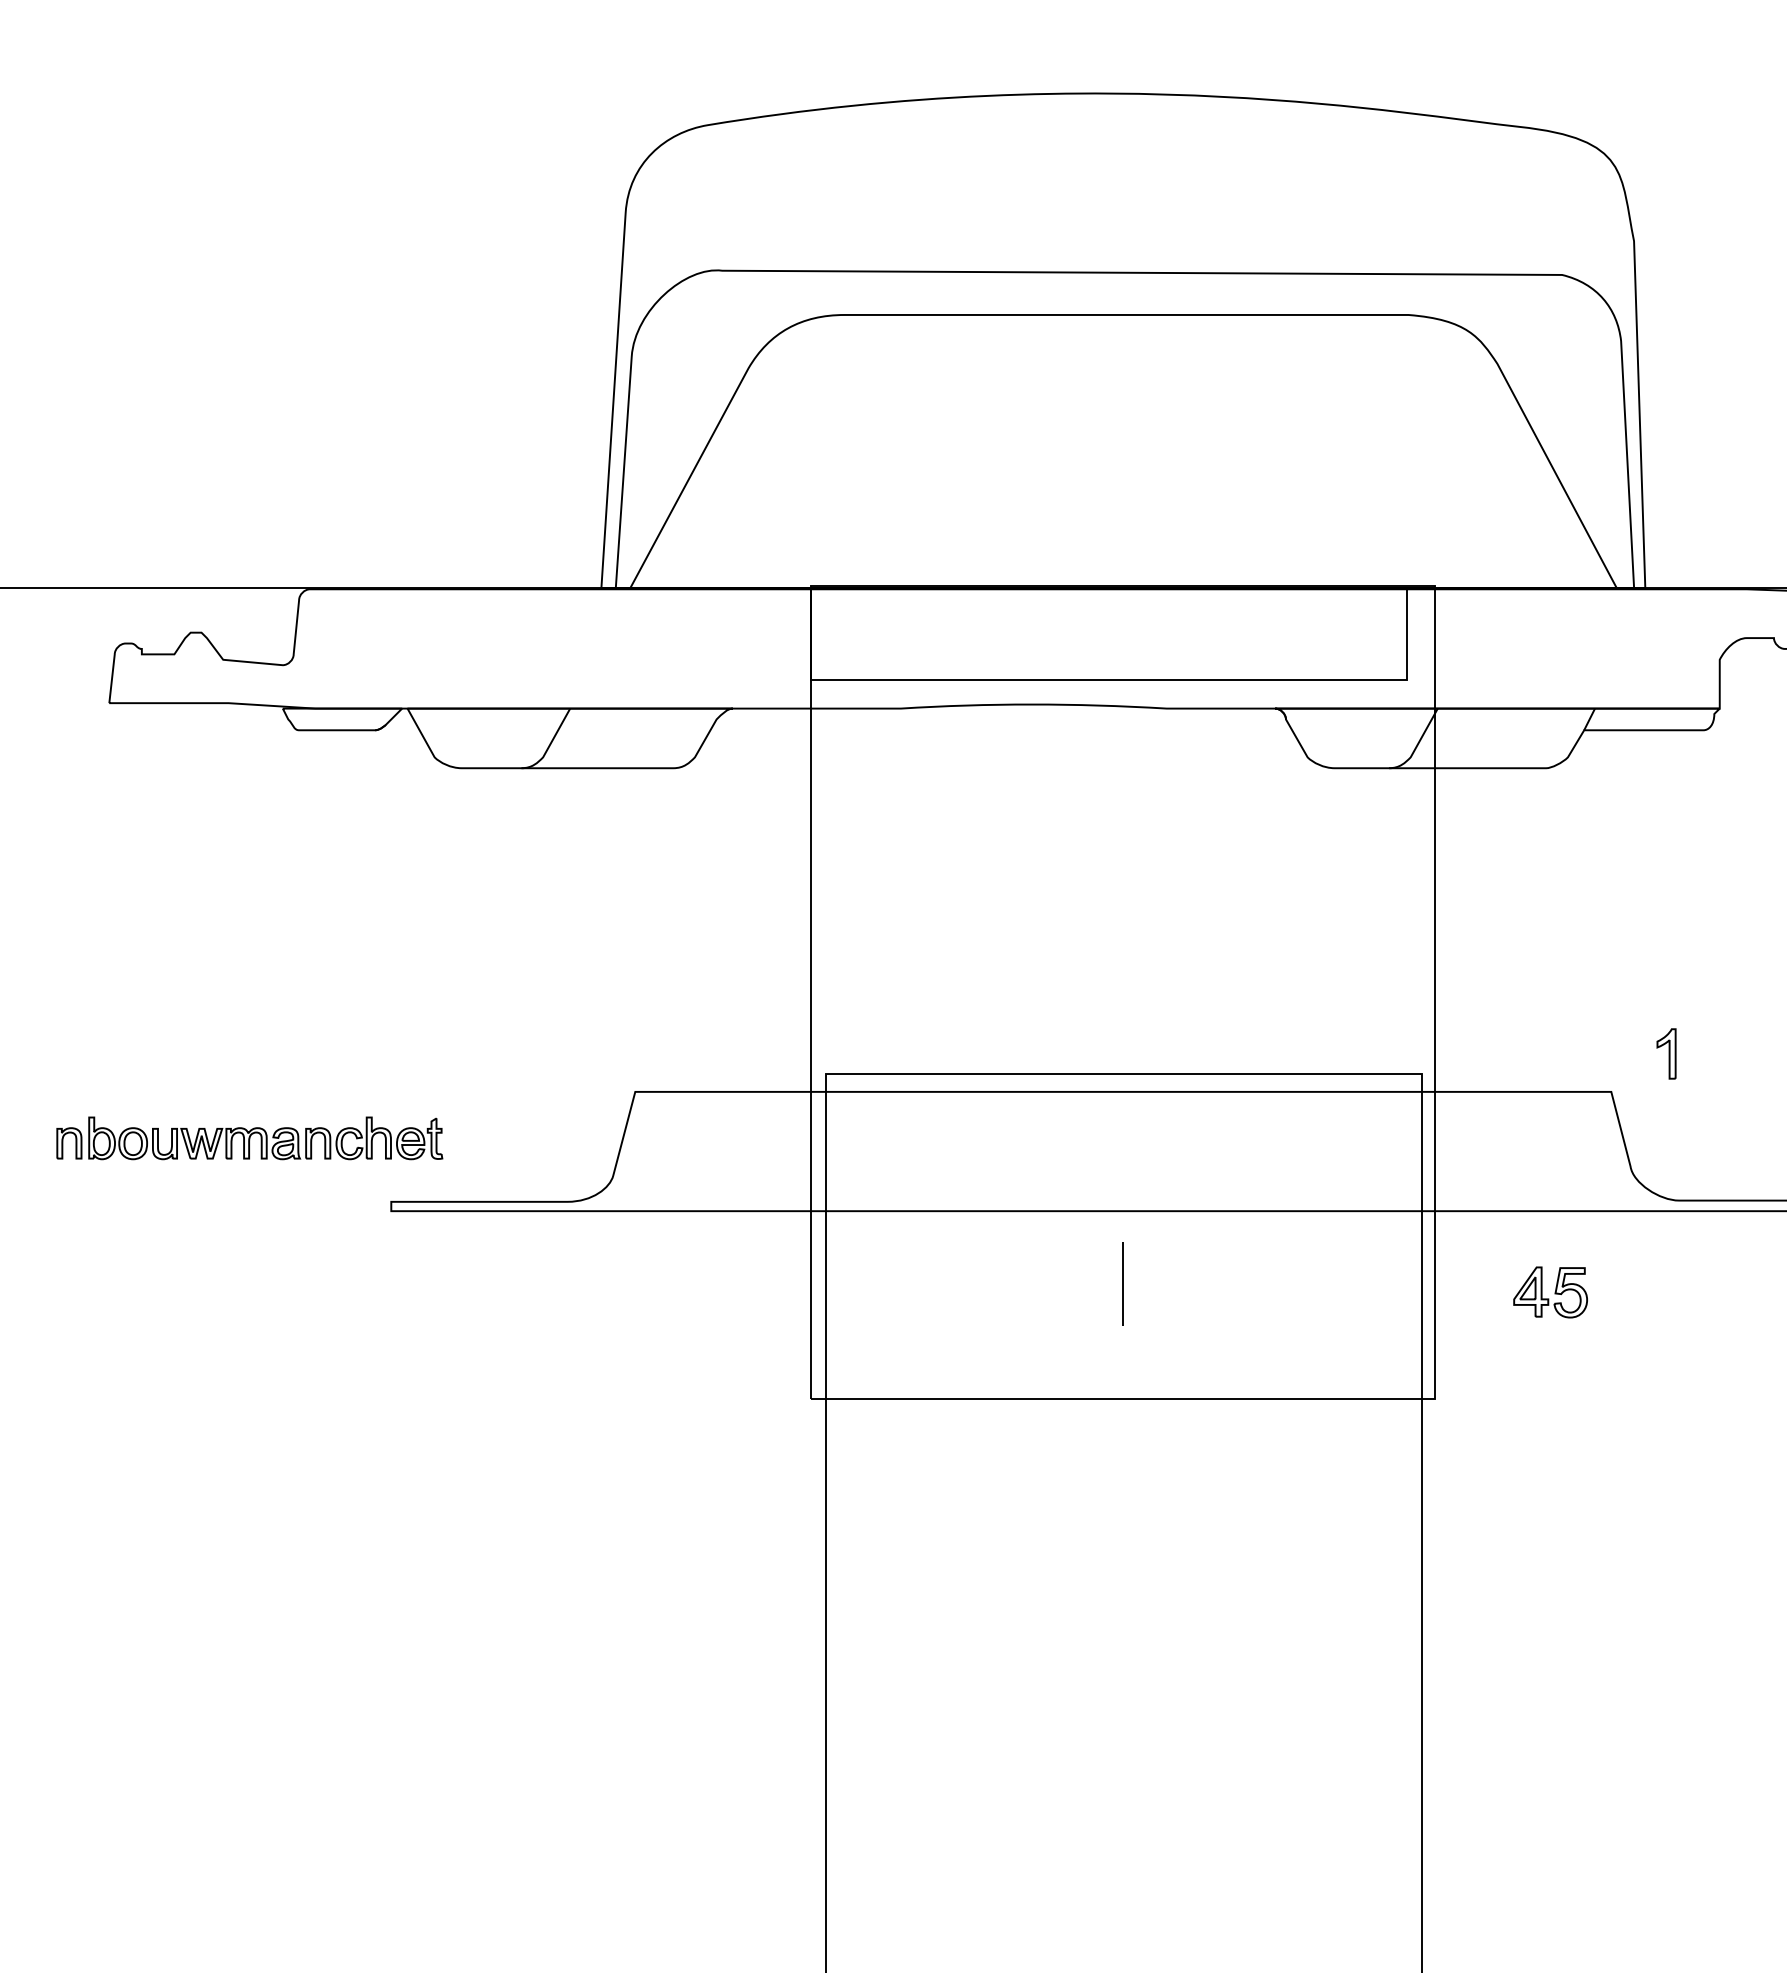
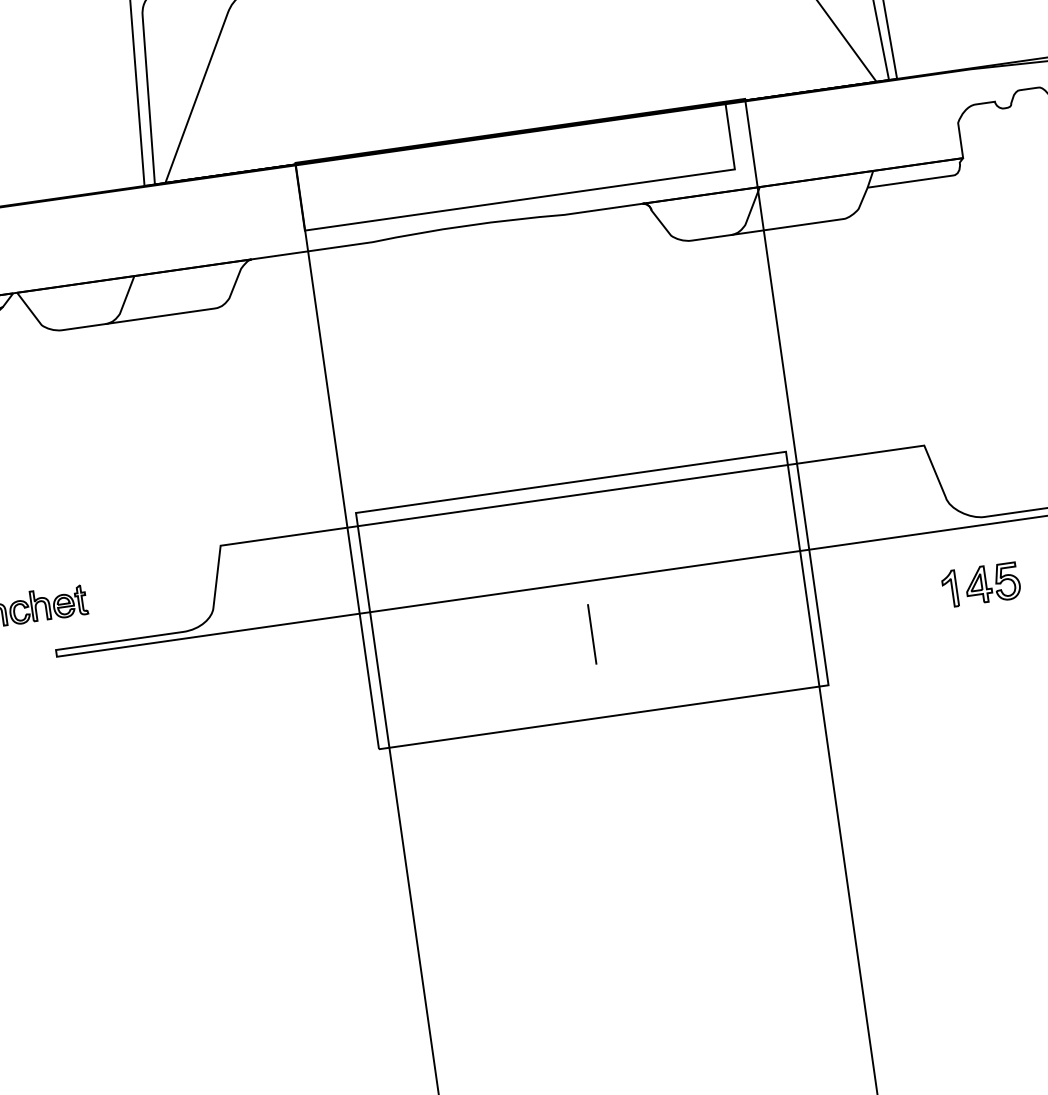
part: (1666, 1053) -> (949, 588), moved
part: (1550, 1292) -> (992, 583), moved

